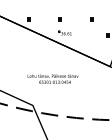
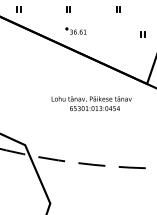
text: (52, 78) -> (90, 102), moved

